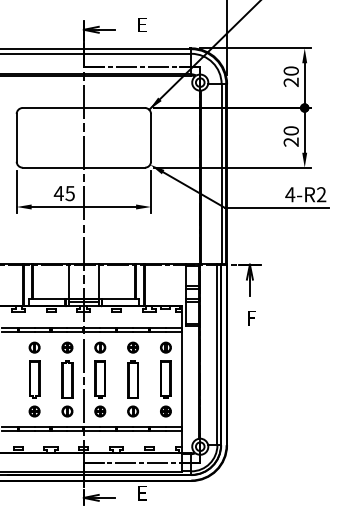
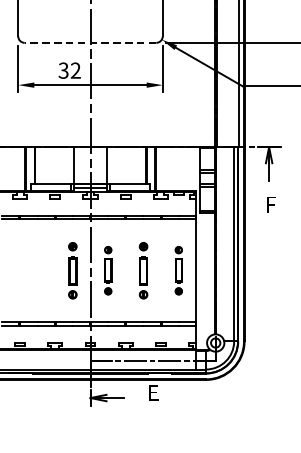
line: (83, 167) -> (90, 42), solid -> dashed
text: (63, 193) -> (68, 70), 45 -> 32
part: (34, 379) -> (37, 270), removed
part: (67, 379) -> (72, 270), size x0.7
part: (100, 379) -> (108, 270), size x0.6
part: (133, 379) -> (143, 270), size x0.7
part: (165, 379) -> (178, 270), size x0.6

